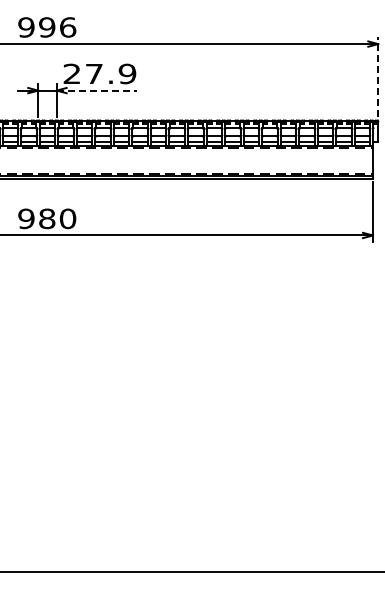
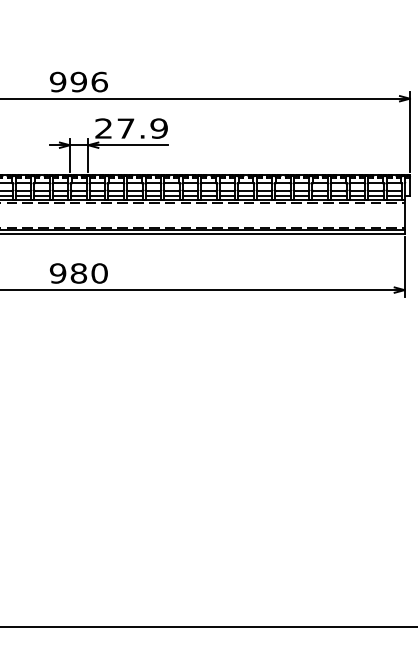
line: (377, 76) -> (409, 131), dashed -> solid
line: (96, 90) -> (128, 145), dashed -> solid

